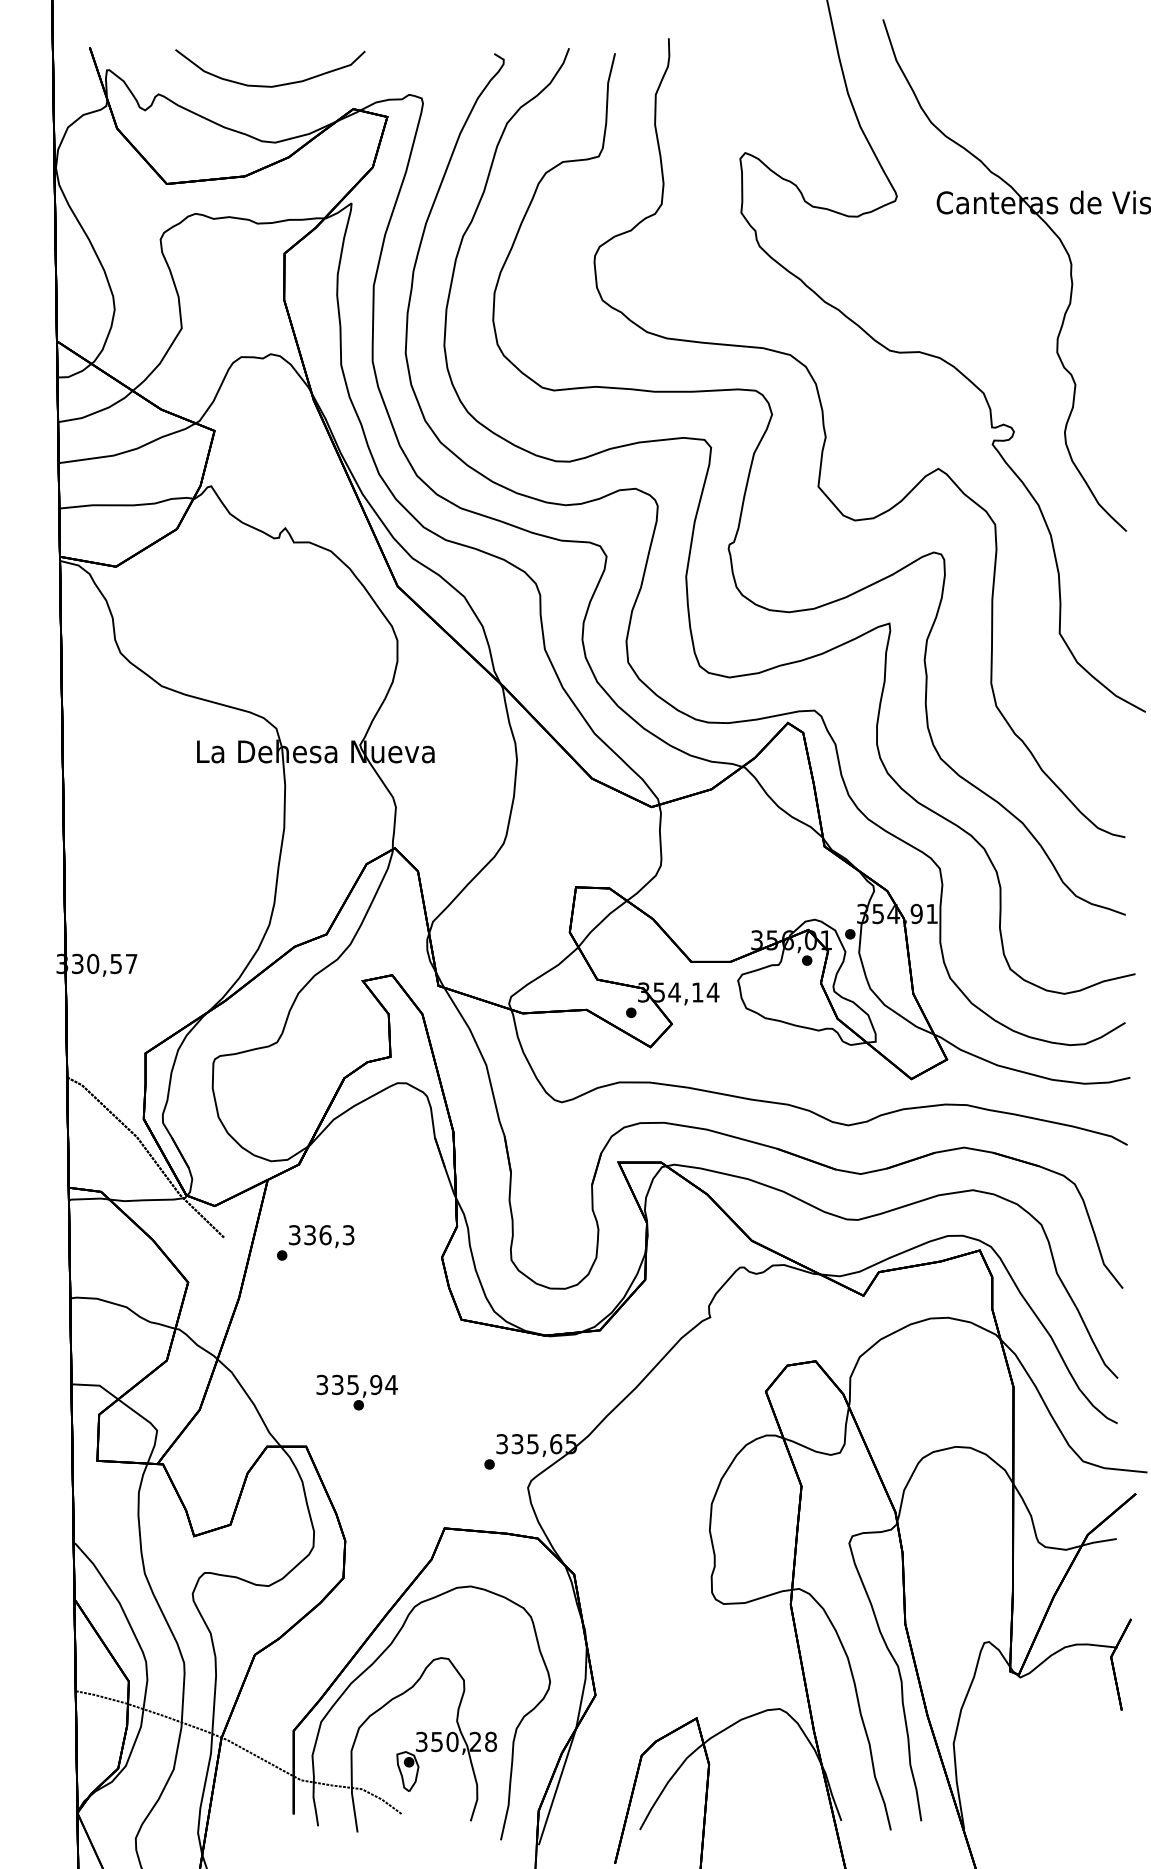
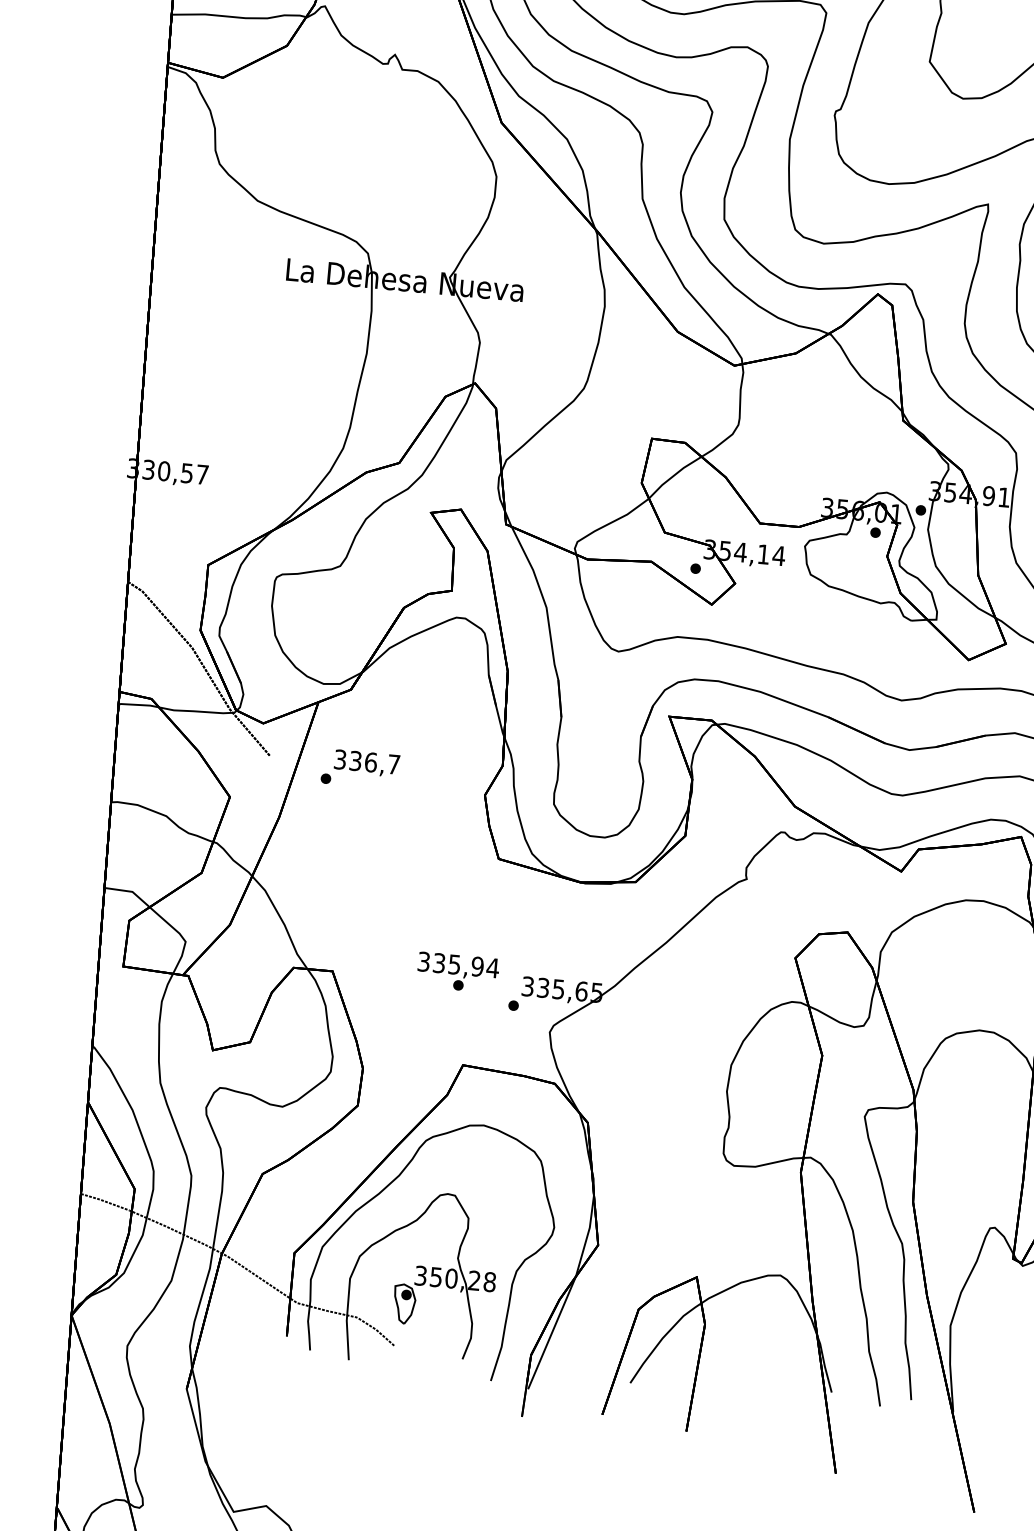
text: (348, 1235) -> (393, 764), 336,3 -> 336,7
text: (356, 1392) -> (457, 972), moved

